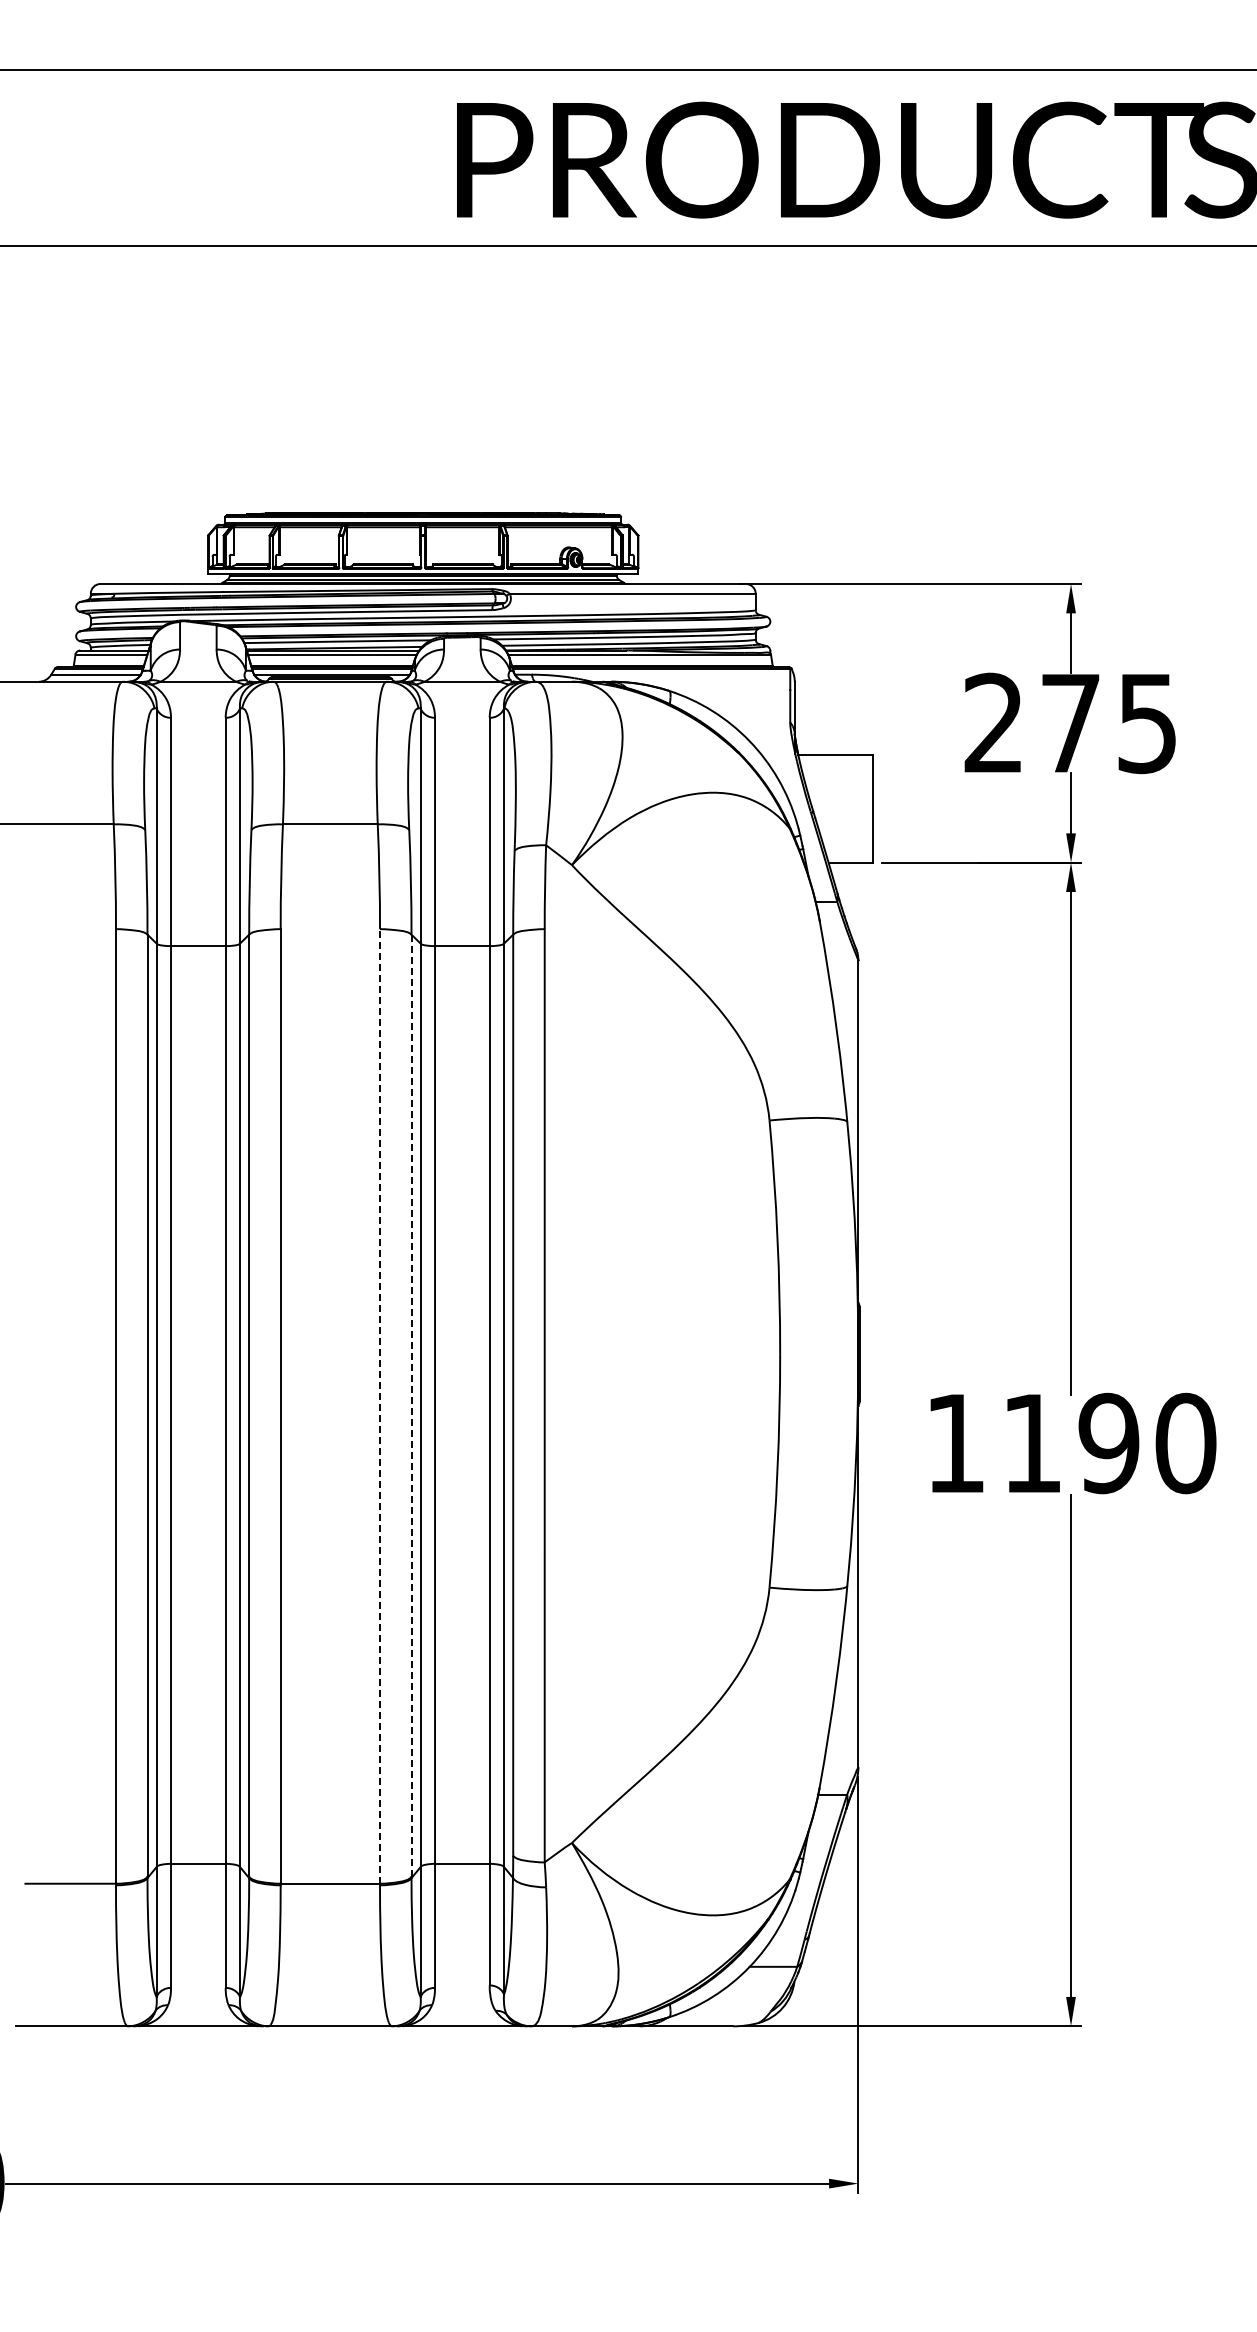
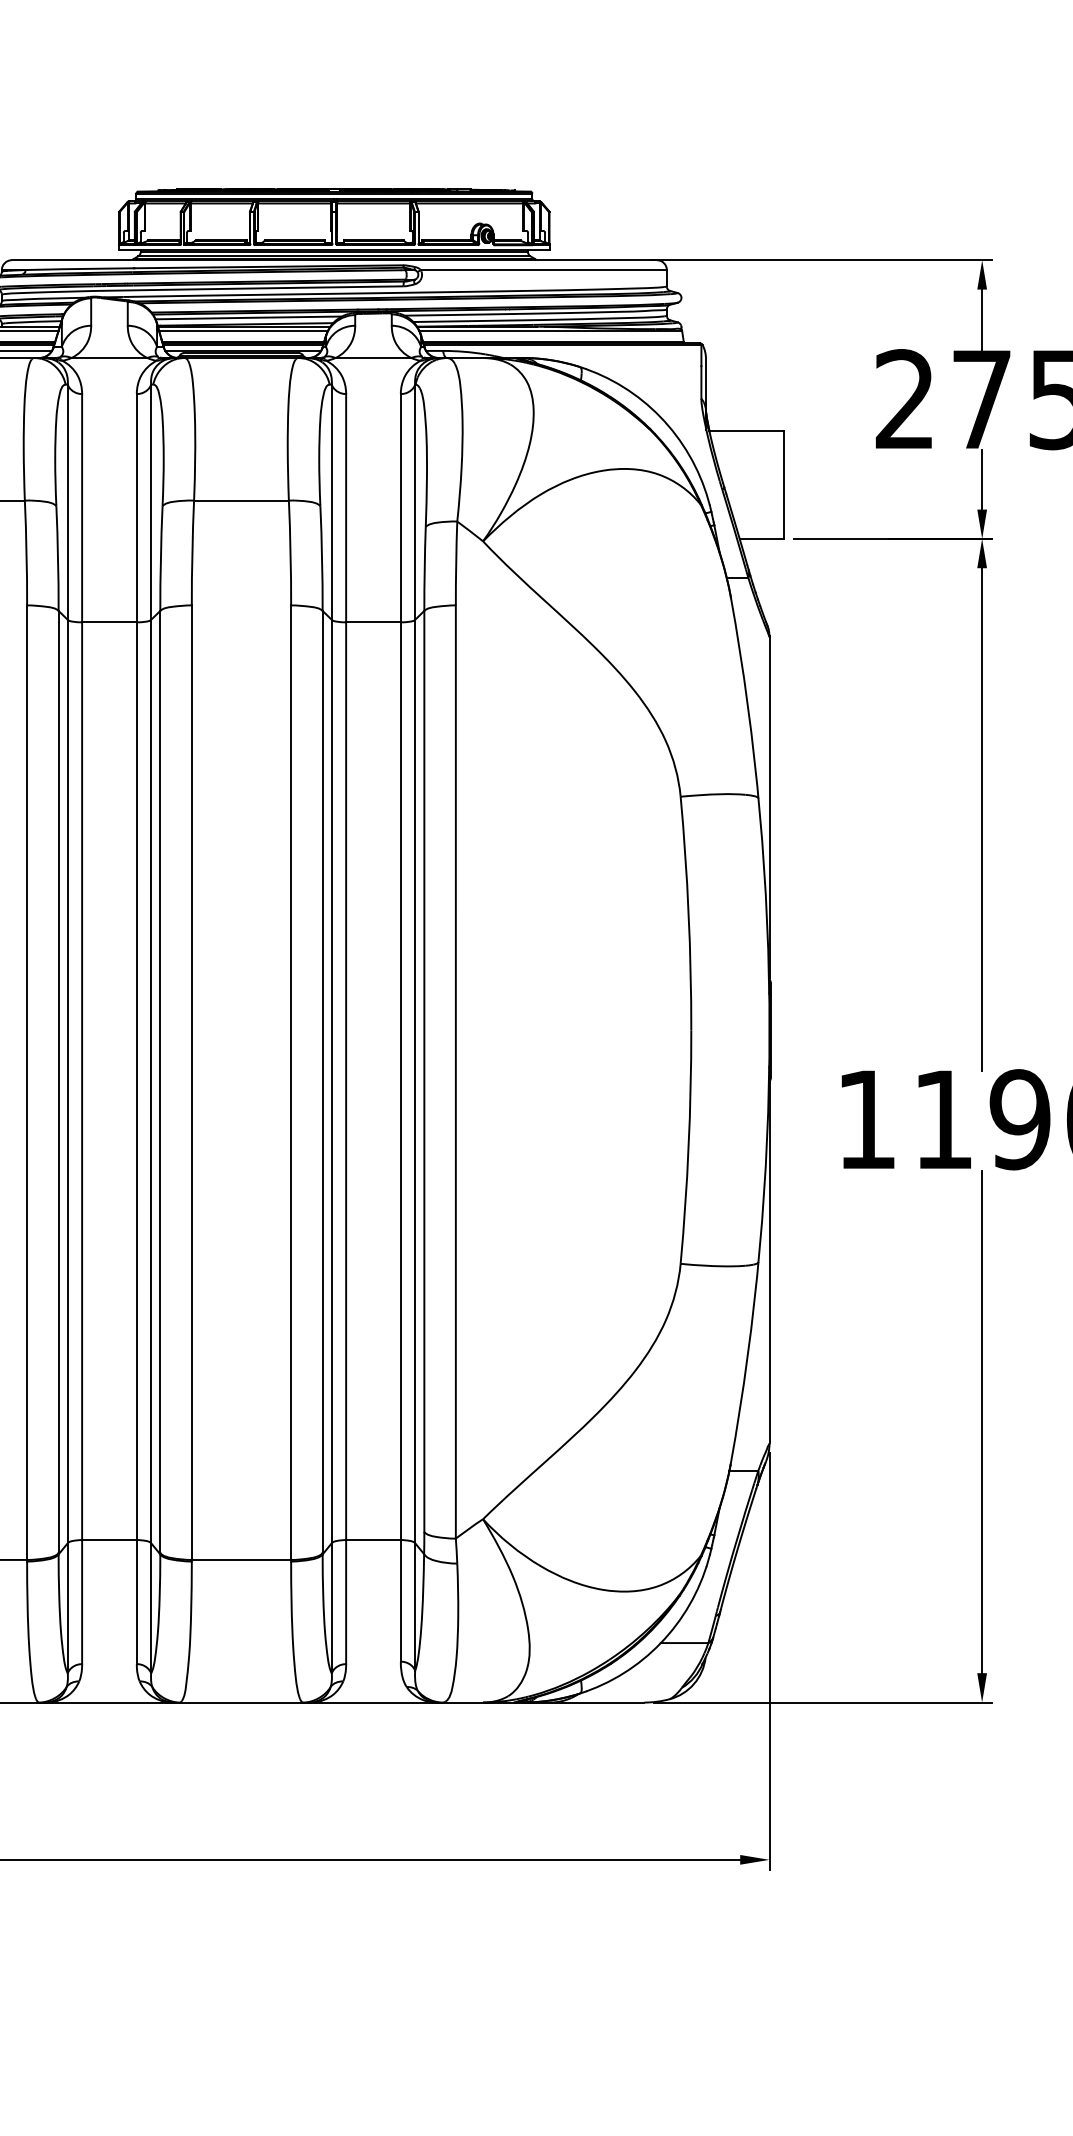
line: (380, 1405) -> (291, 1081), dashed -> solid
line: (411, 1405) -> (322, 1081), dashed -> solid

